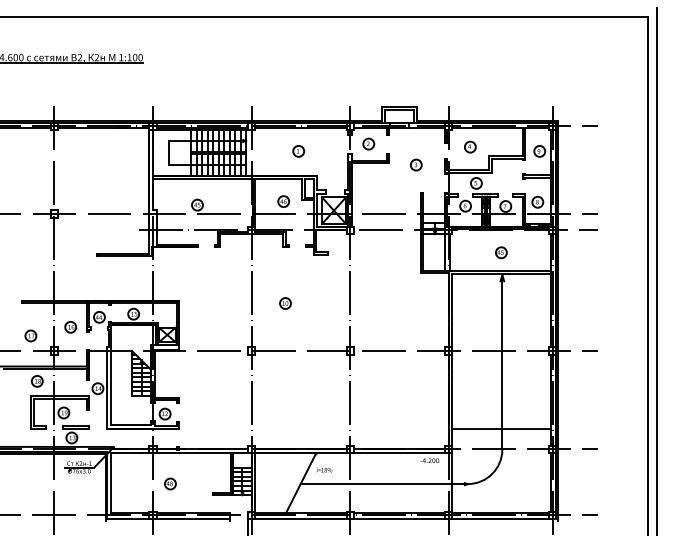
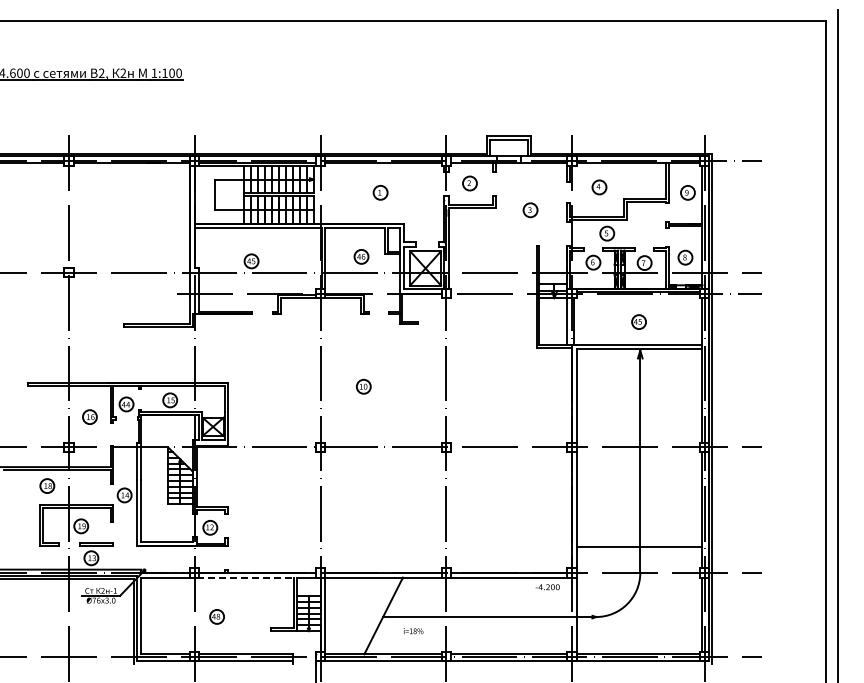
part: (30, 335) -> (38, 427), removed
line: (192, 453) -> (245, 577), solid -> dashed
text: (324, 470) -> (413, 631), moved

